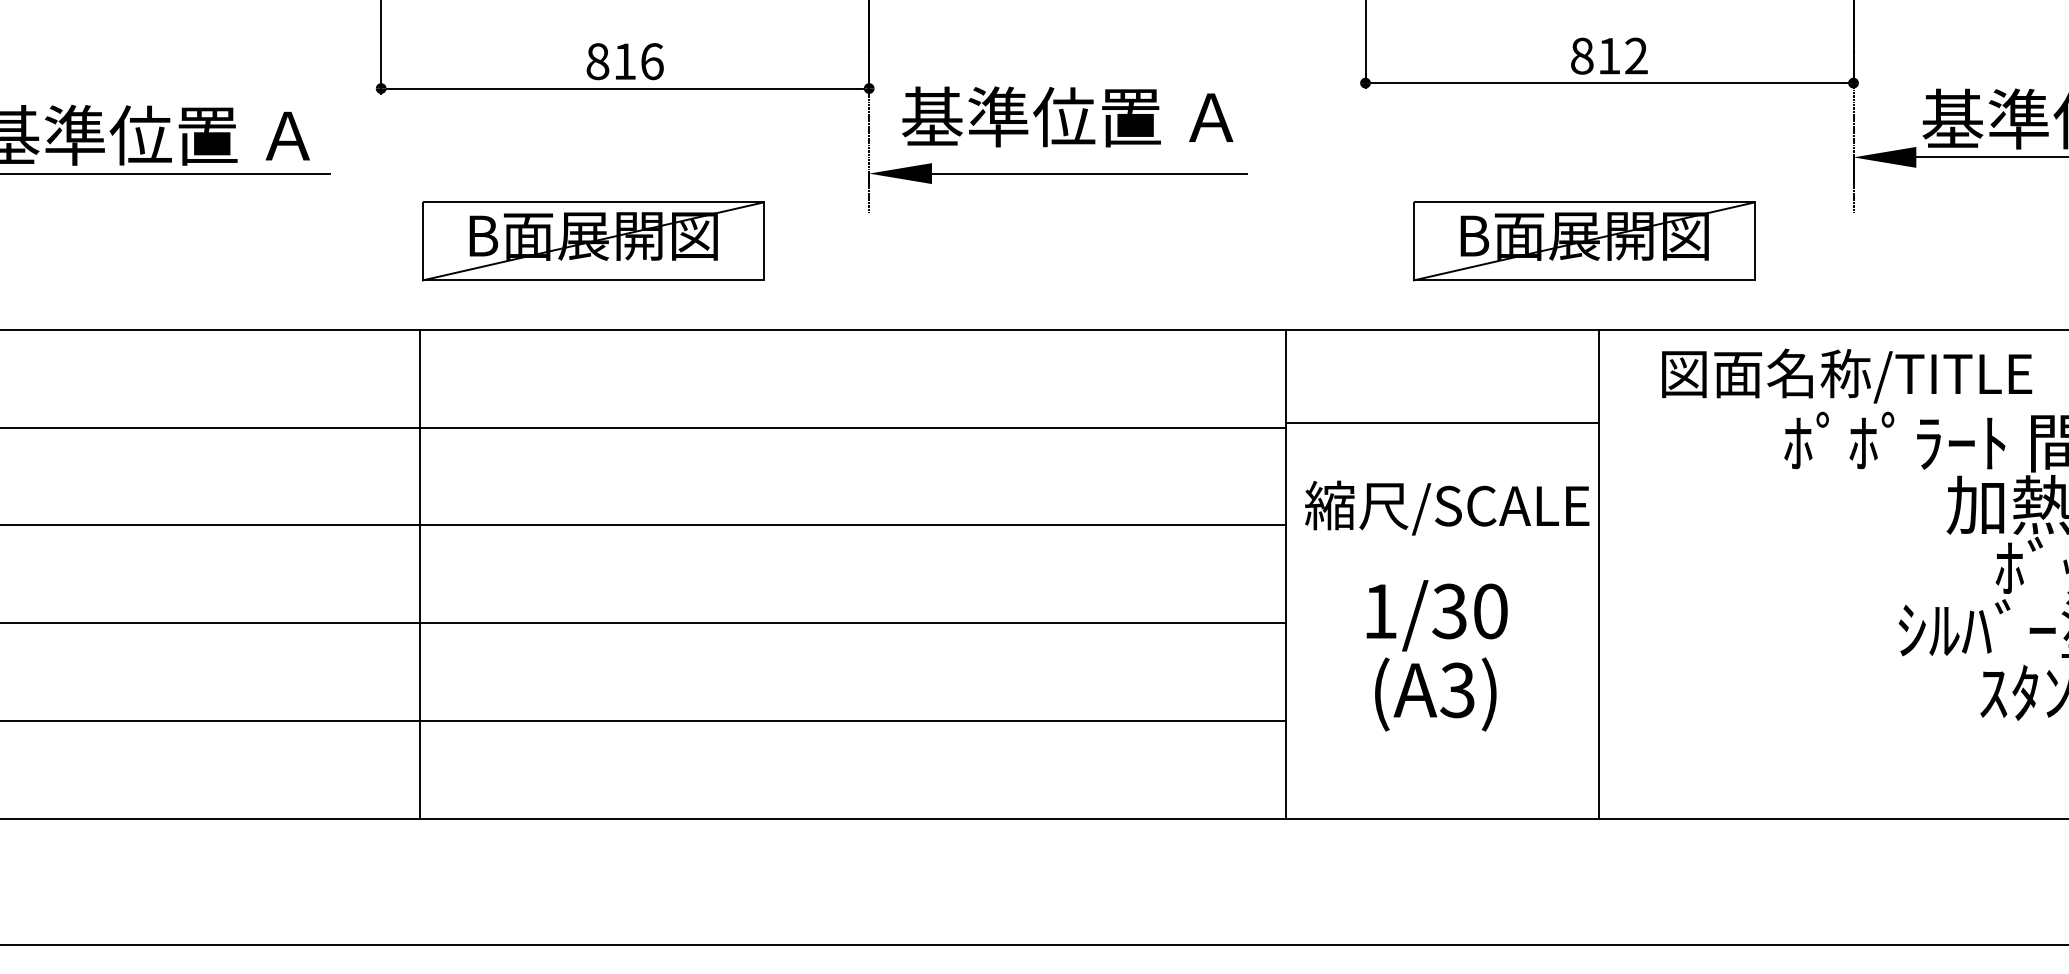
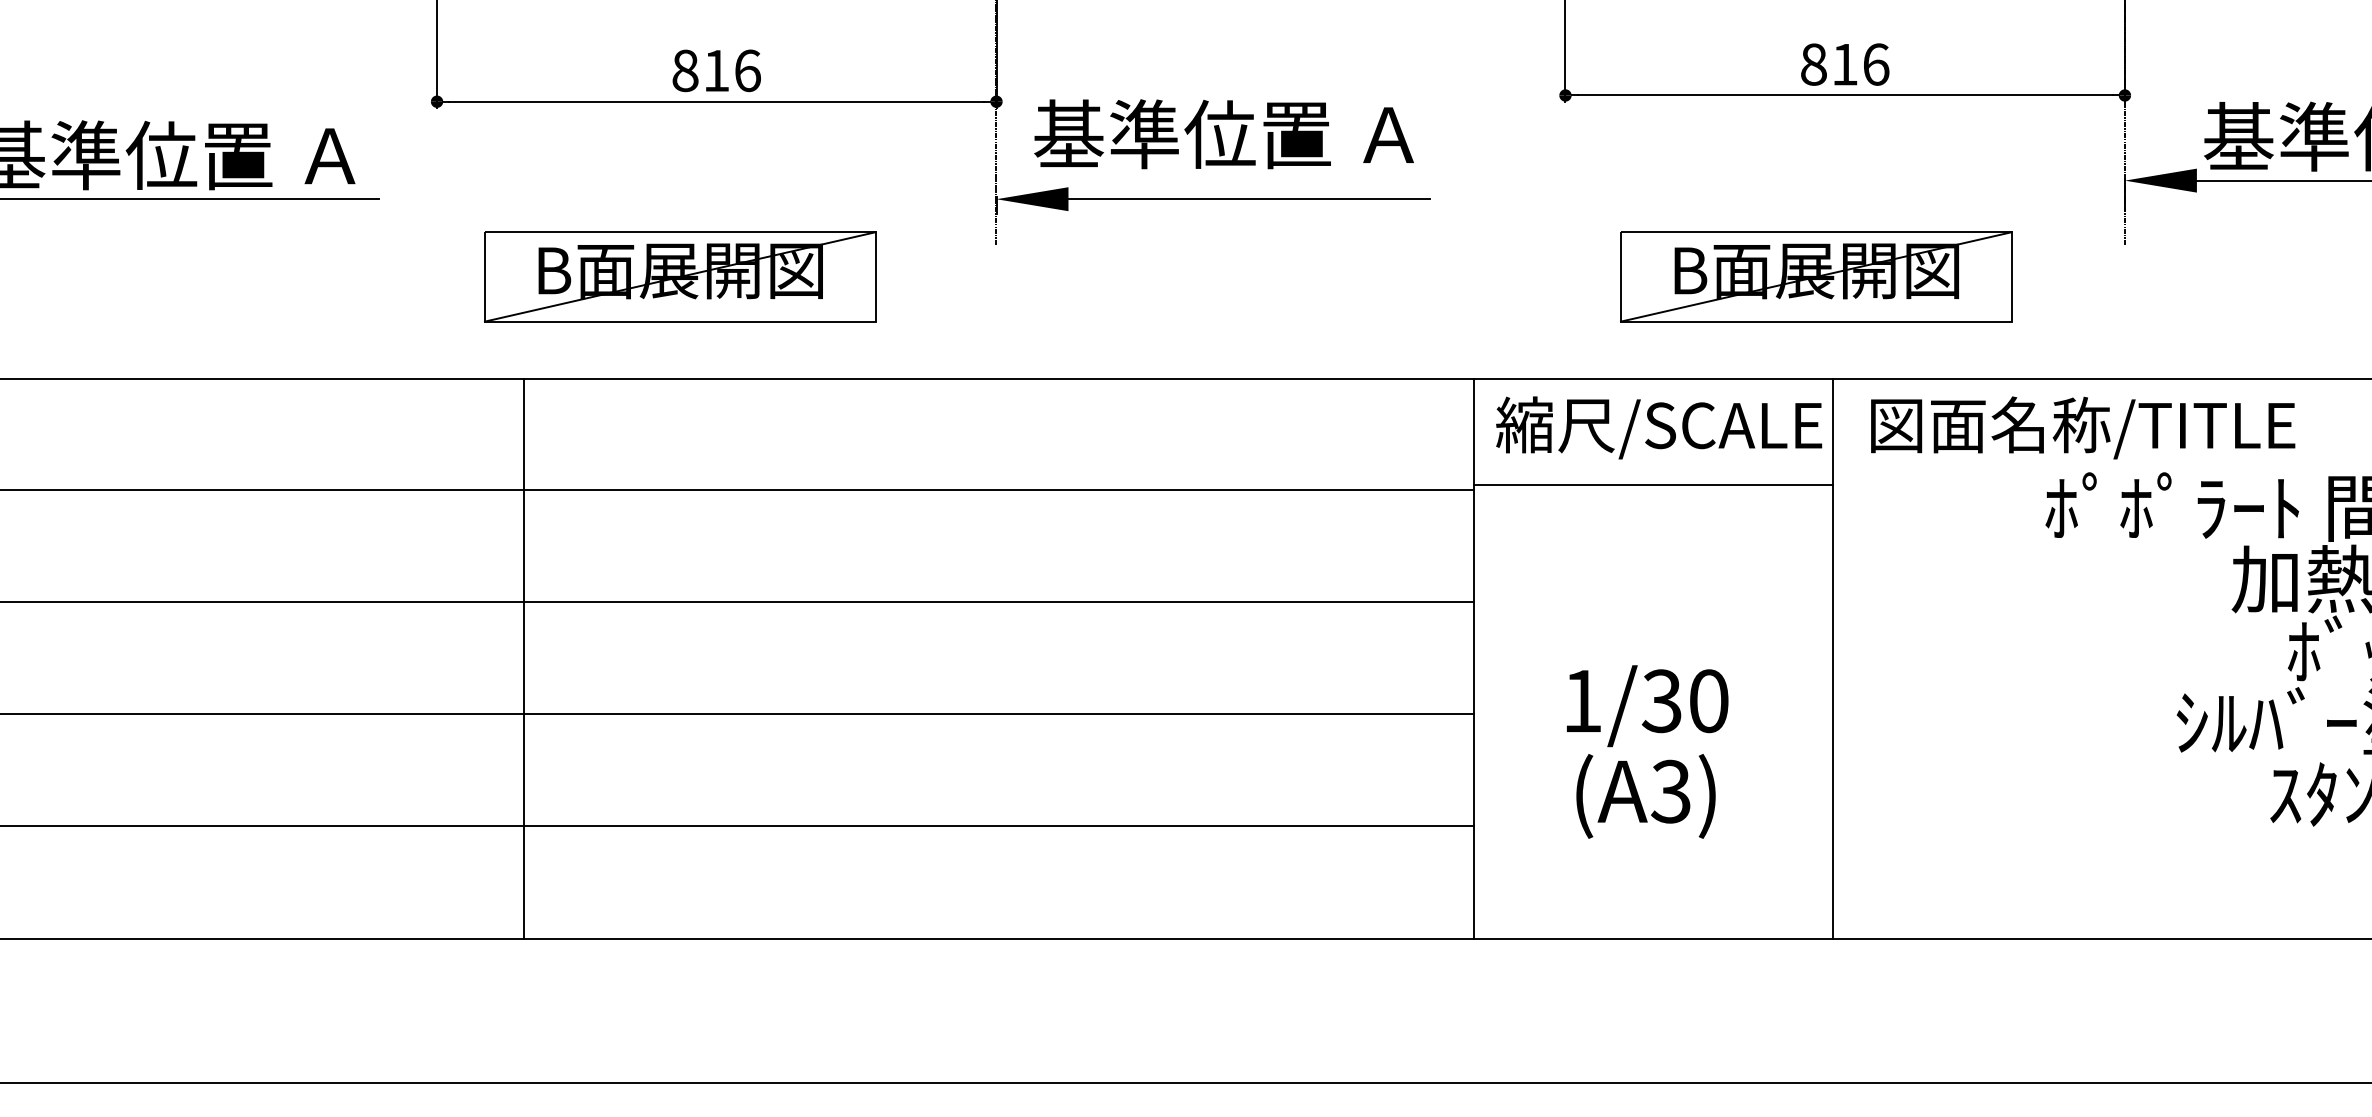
text: (1636, 55) -> (1876, 63), 812 -> 816
text: (1847, 375) -> (2083, 427), moved
text: (1447, 507) -> (1659, 427), moved
line: (419, 574) -> (523, 658), moved

